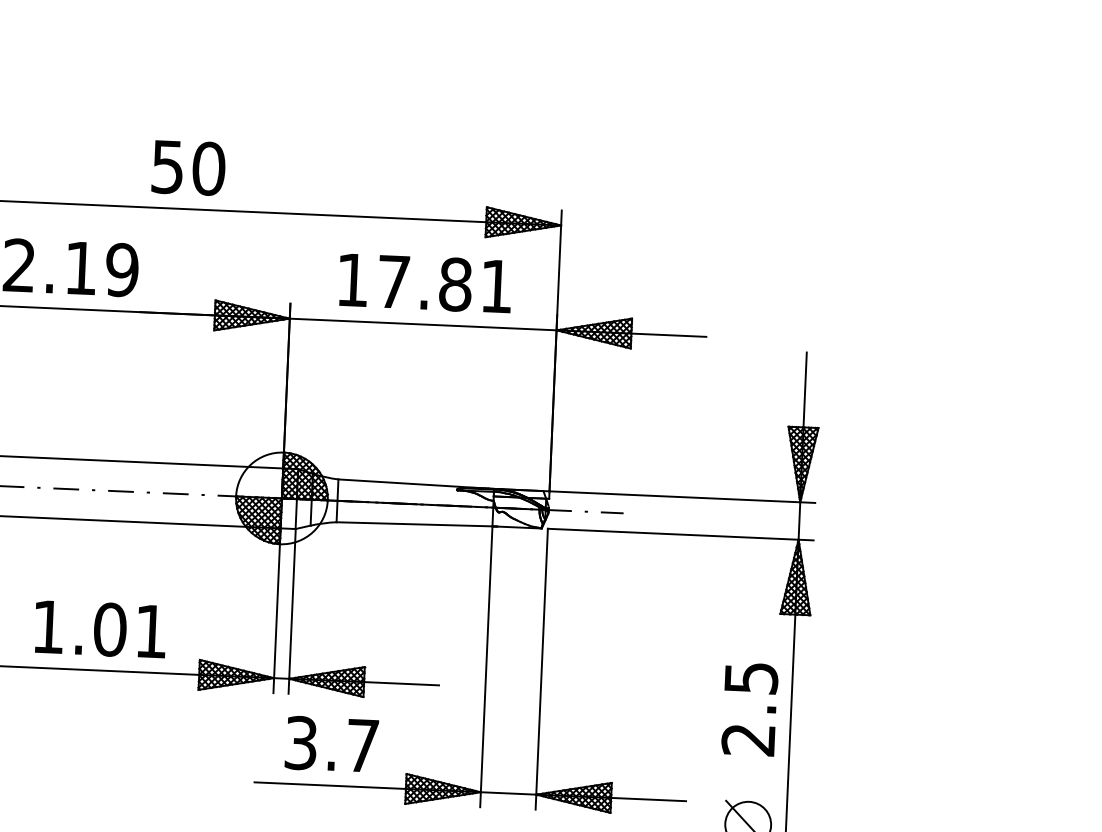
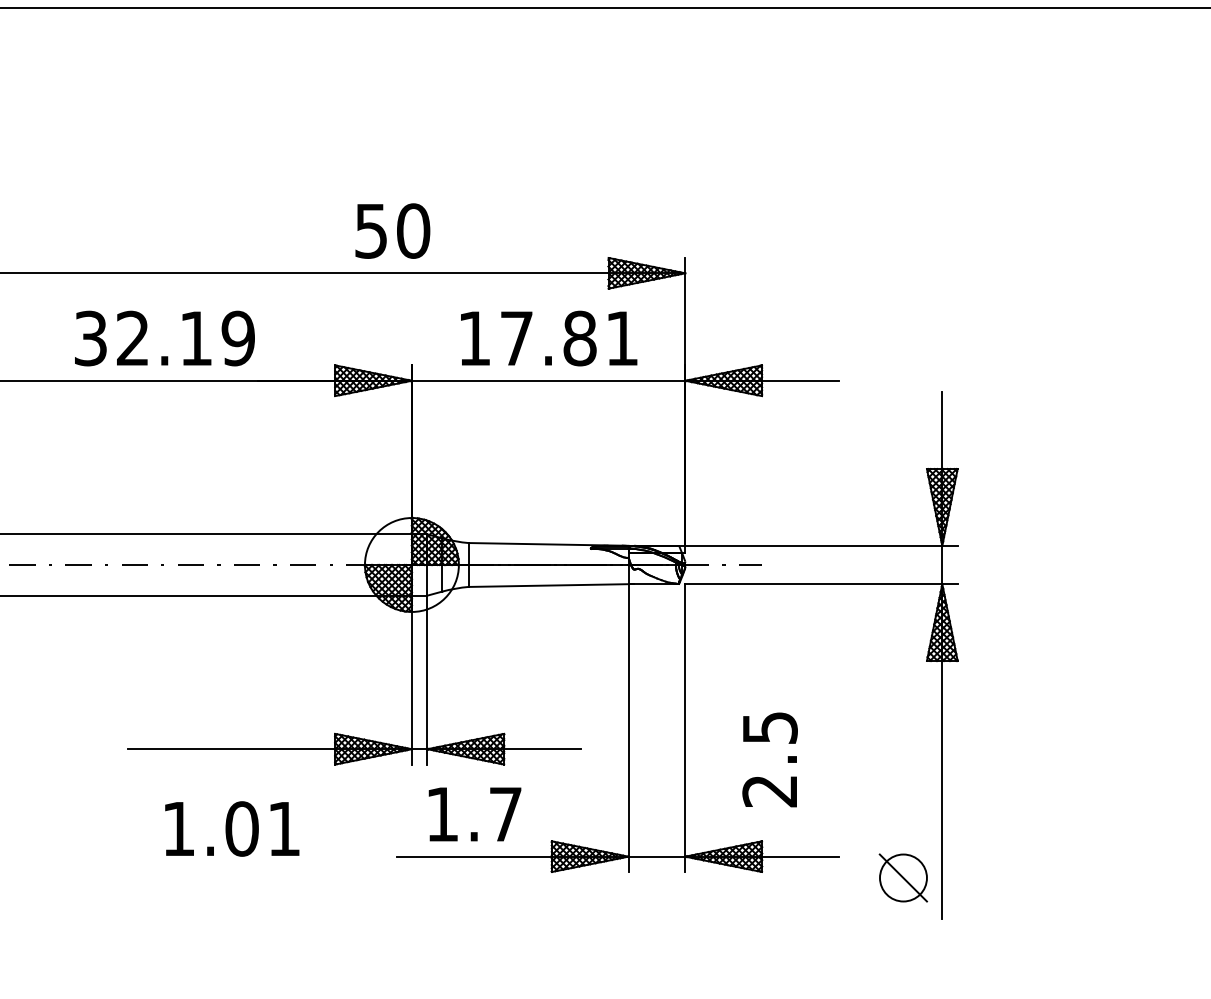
text: (188, 167) -> (392, 230), moved
text: (100, 628) -> (232, 828), moved
text: (749, 708) -> (769, 759), moved
text: (301, 743) -> (442, 814), 3.7 -> 1.7

